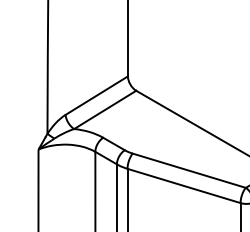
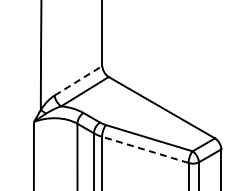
line: (96, 95) -> (78, 80), solid -> dashed
line: (182, 185) -> (144, 149), solid -> dashed

